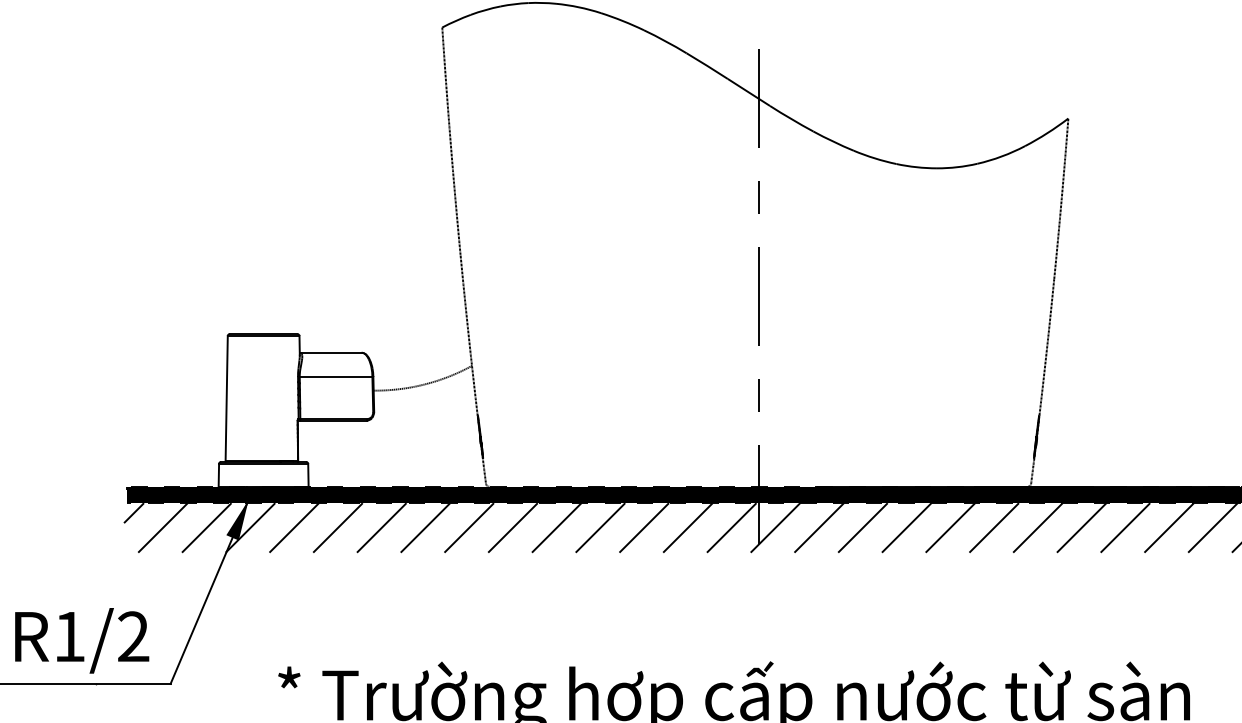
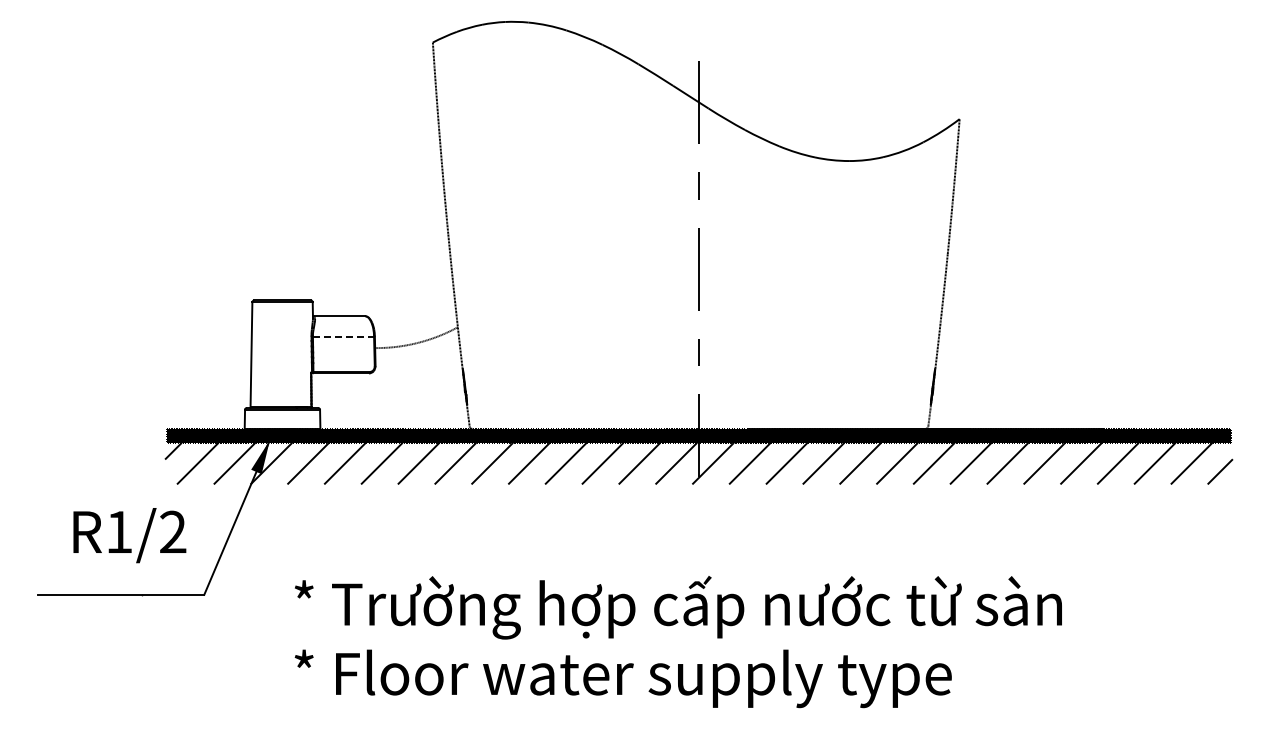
line: (336, 376) -> (343, 336), solid -> dashed
text: (81, 640) -> (129, 535), moved

